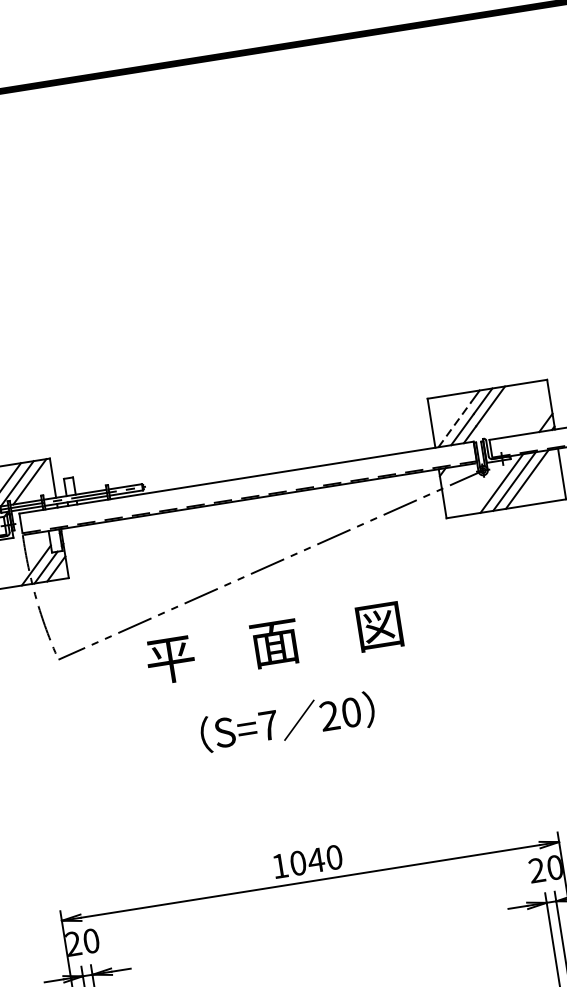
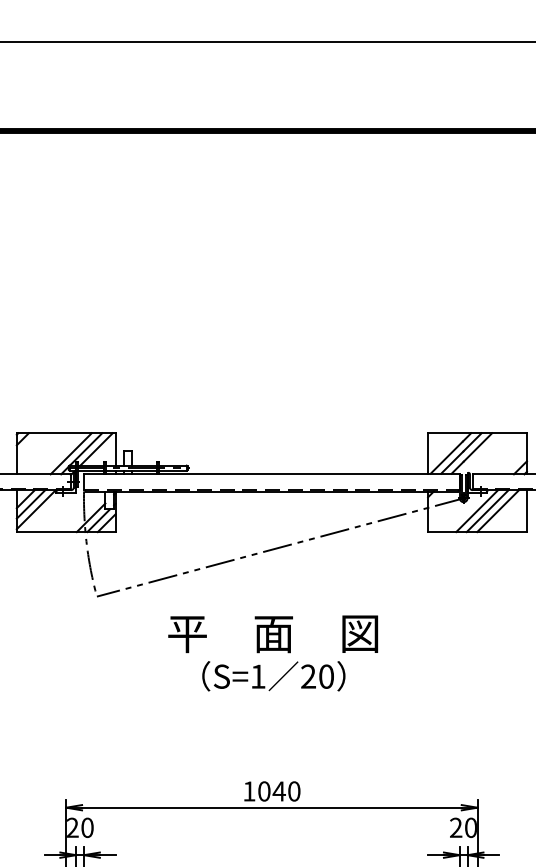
line: (454, 424) -> (446, 457), dashed -> solid
text: (274, 643) -> (273, 634), moved
text: (269, 725) -> (258, 676), S=7 -> S=1

